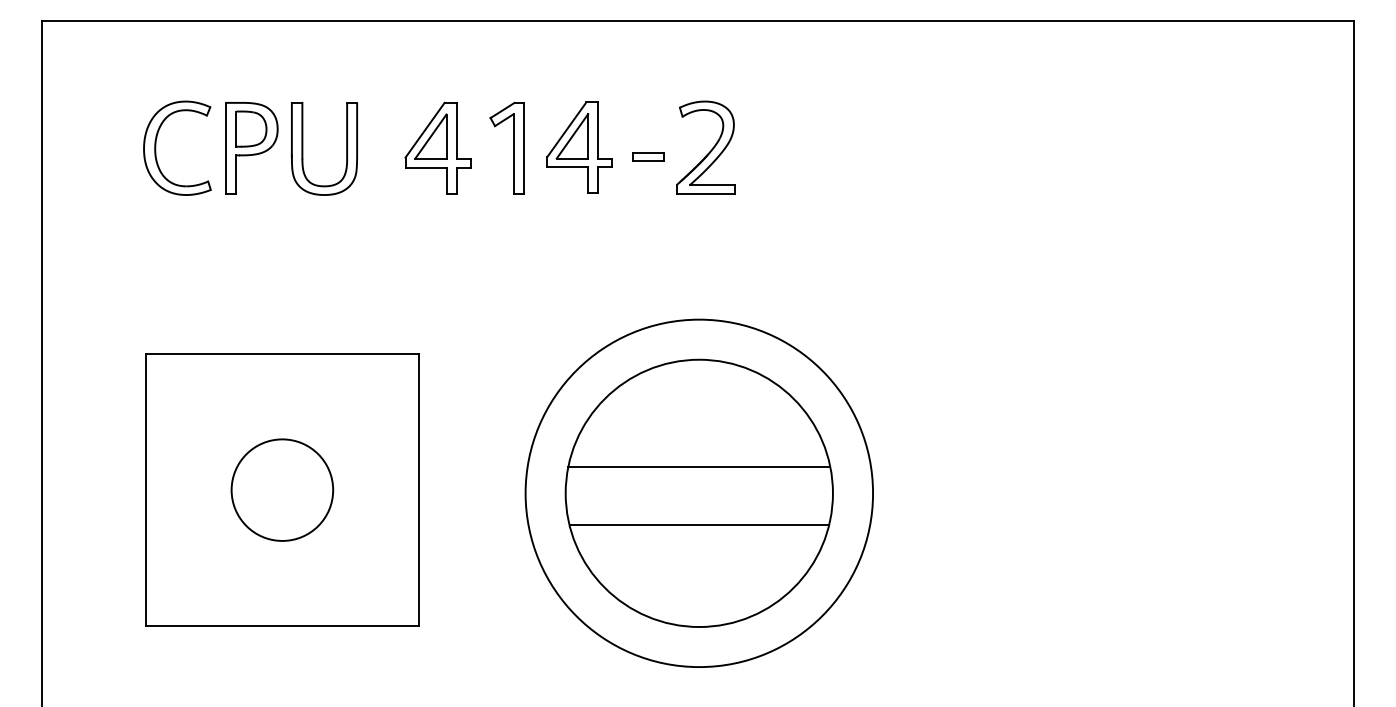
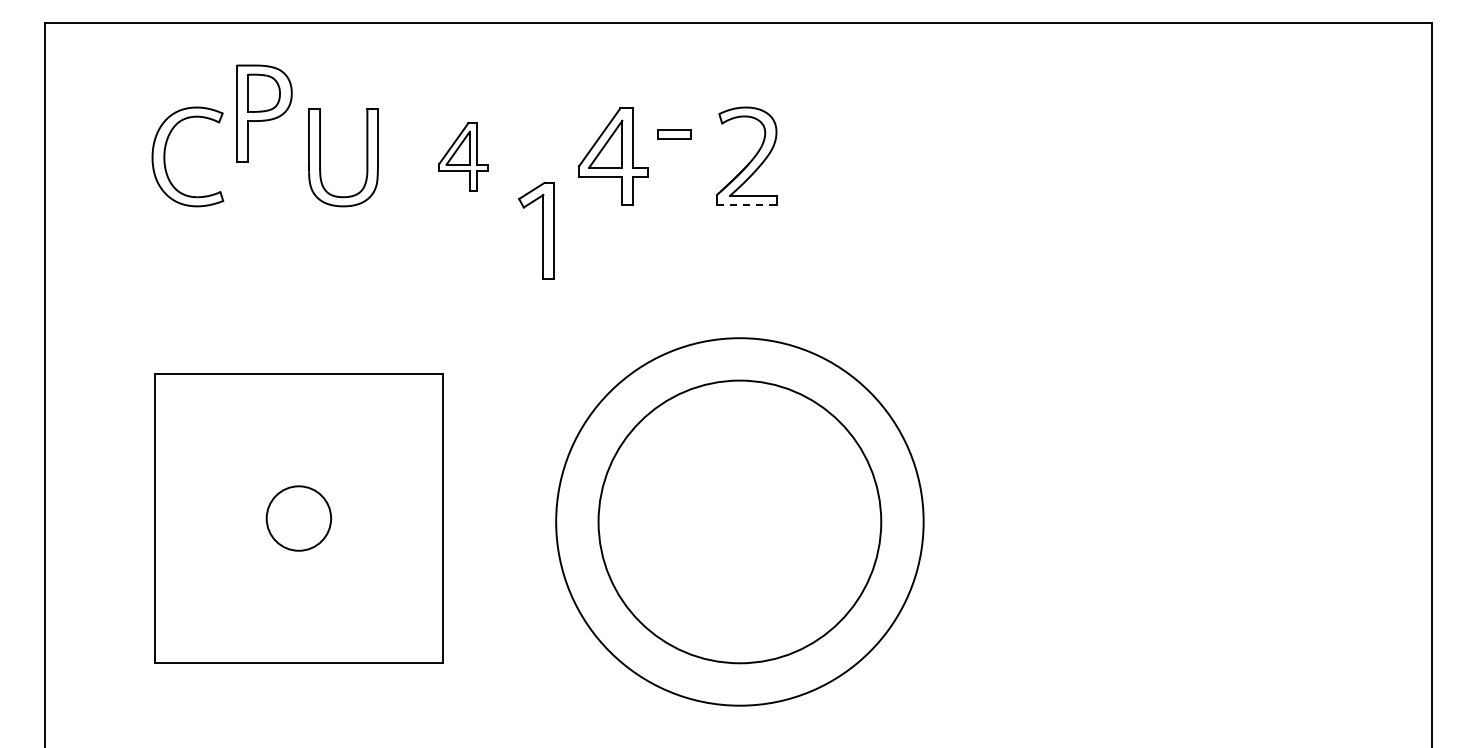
part: (437, 147) -> (462, 156), size x0.7
part: (513, 147) -> (543, 230), moved
part: (251, 148) -> (264, 113), moved
part: (648, 156) -> (674, 133), moved
line: (705, 193) -> (746, 204), solid -> dashed
line: (699, 466) -> (740, 493), removed
circle: (282, 489) -> (299, 517), size x0.6
line: (699, 525) -> (740, 555), removed

